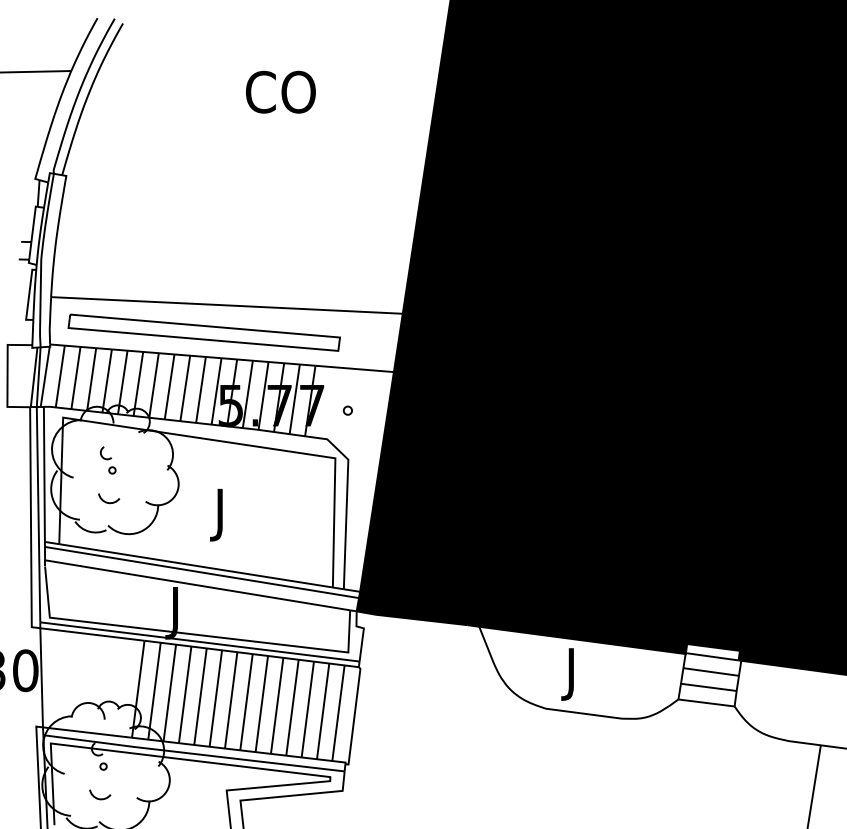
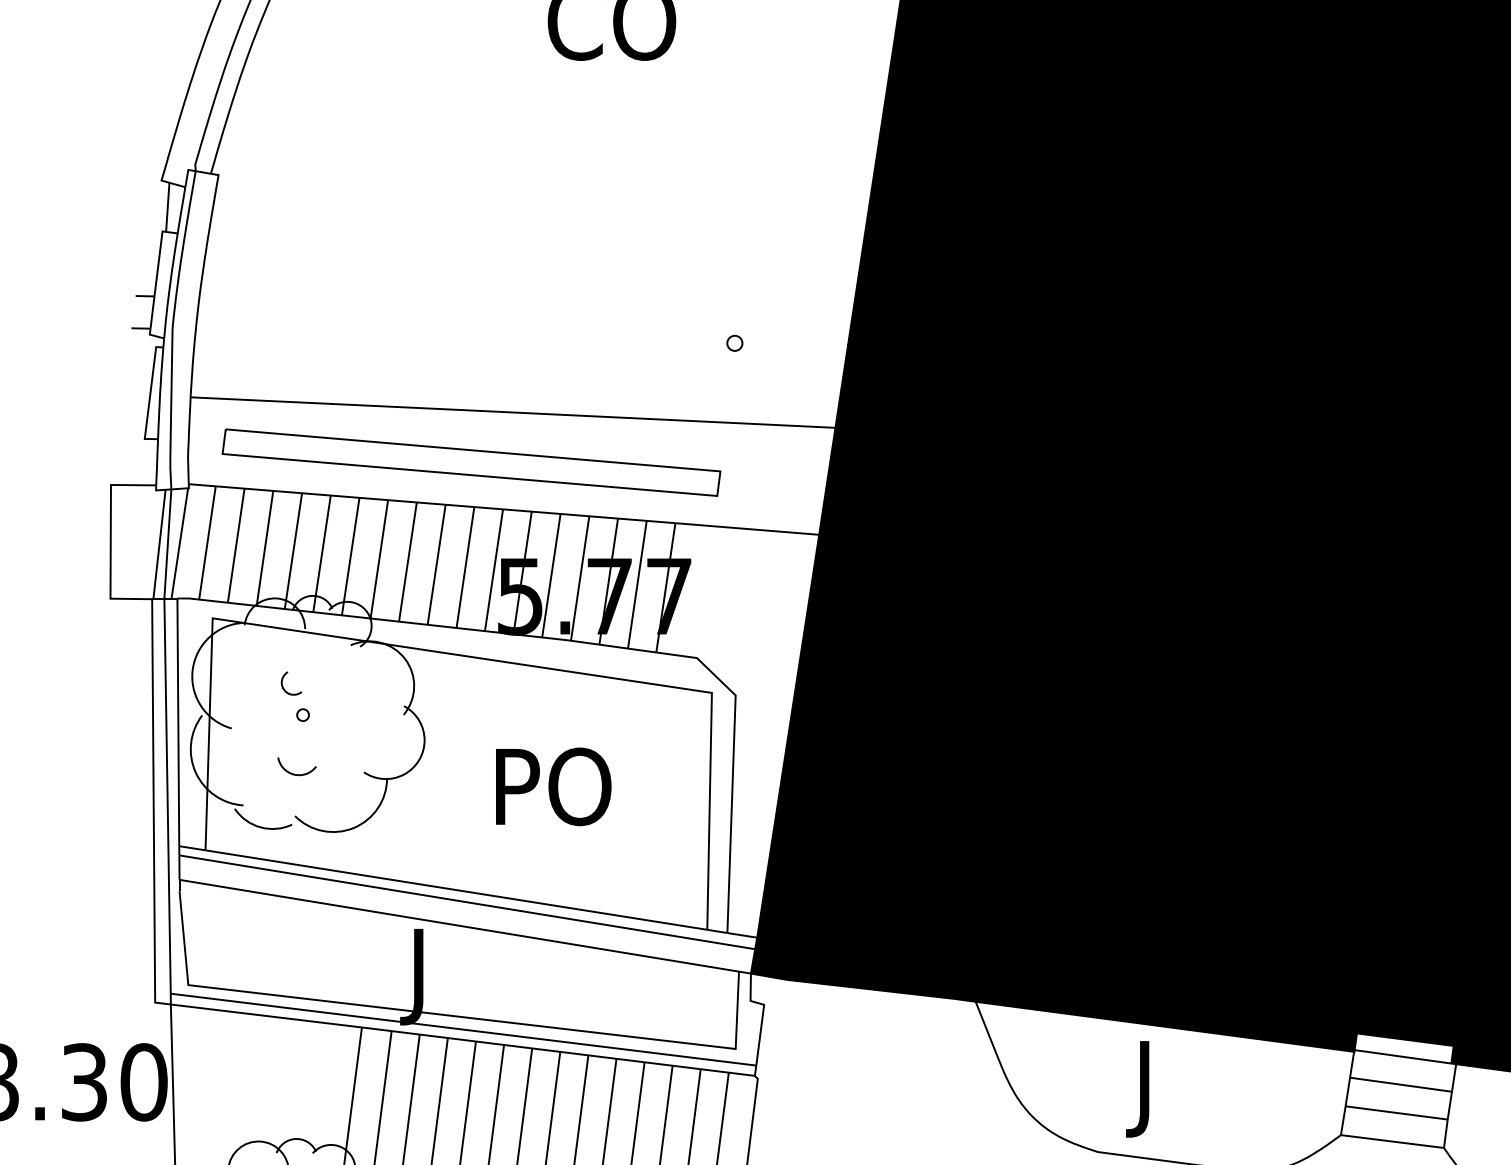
part: (347, 410) -> (734, 343), moved
text: (245, 514) -> (547, 795), J -> PO

